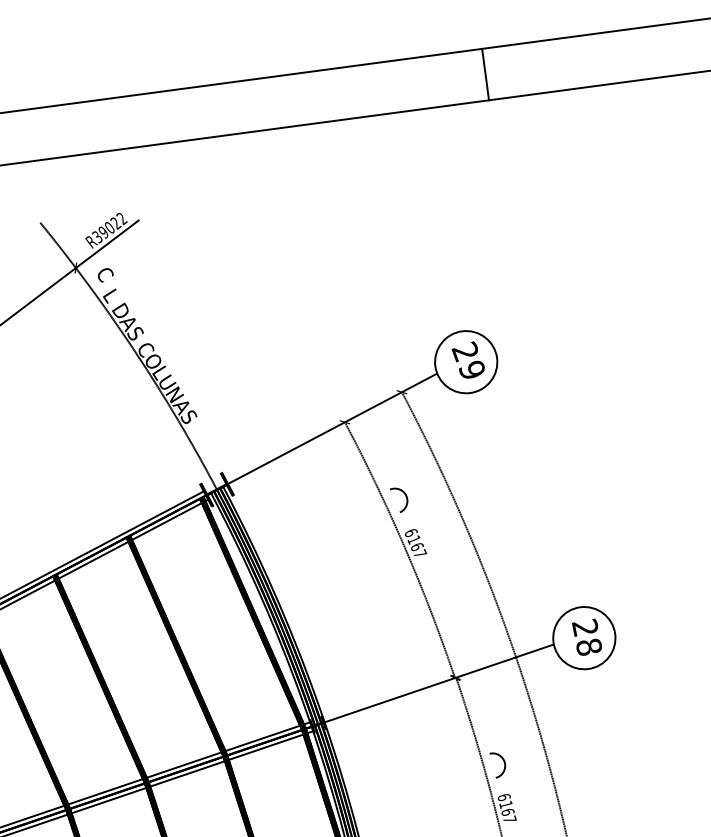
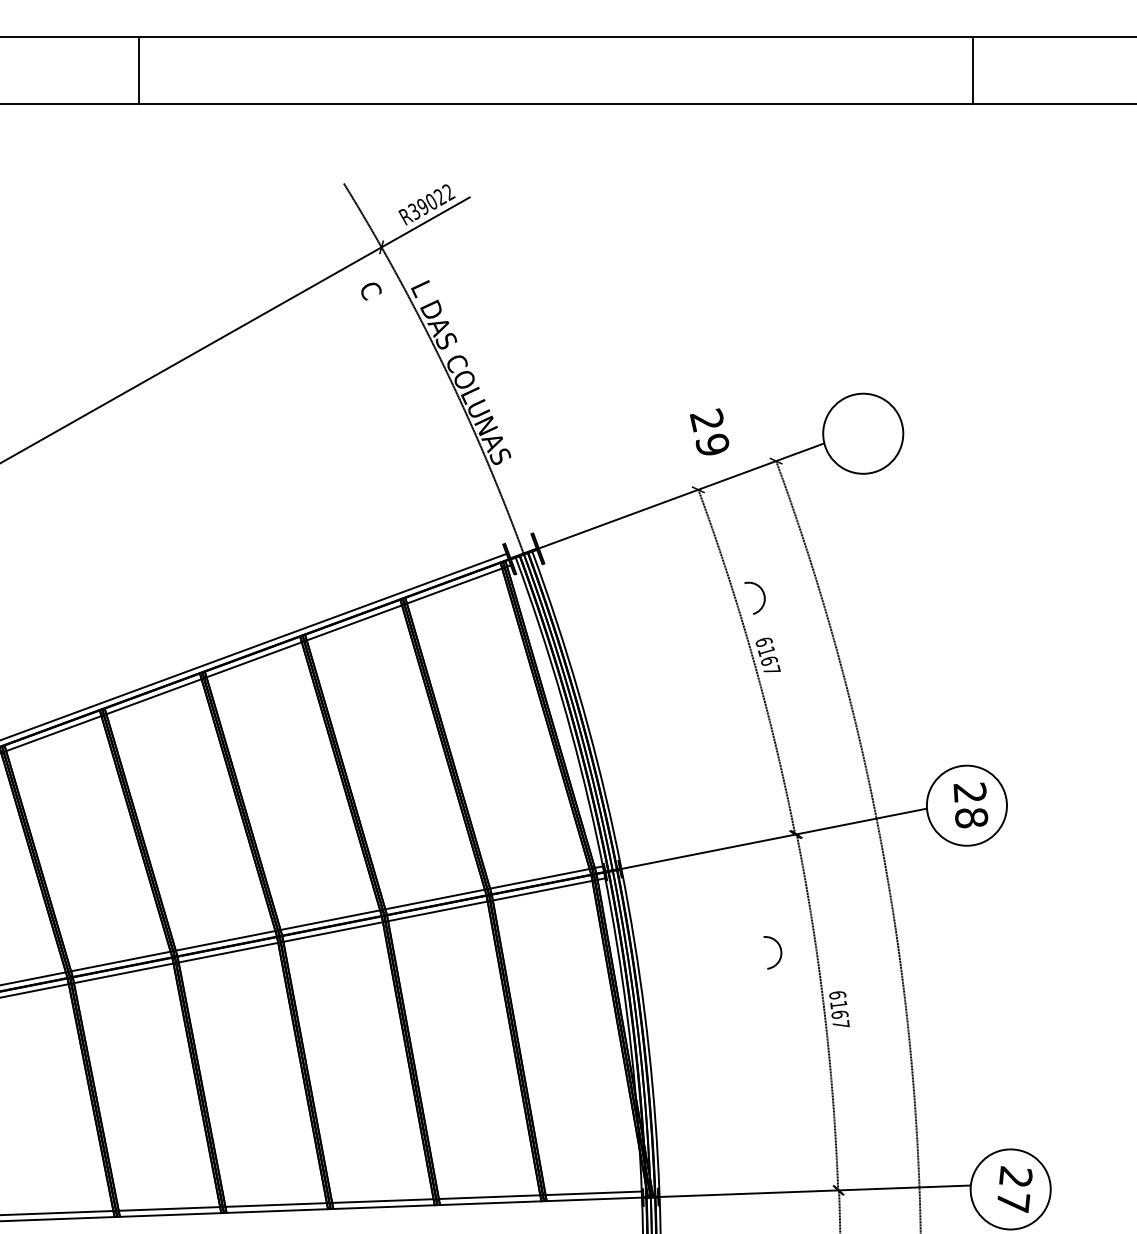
line: (485, 74) -> (972, 70), moved
text: (105, 275) -> (371, 291), moved
text: (468, 360) -> (709, 431), moved
arc: (504, 763) -> (780, 952), moved

